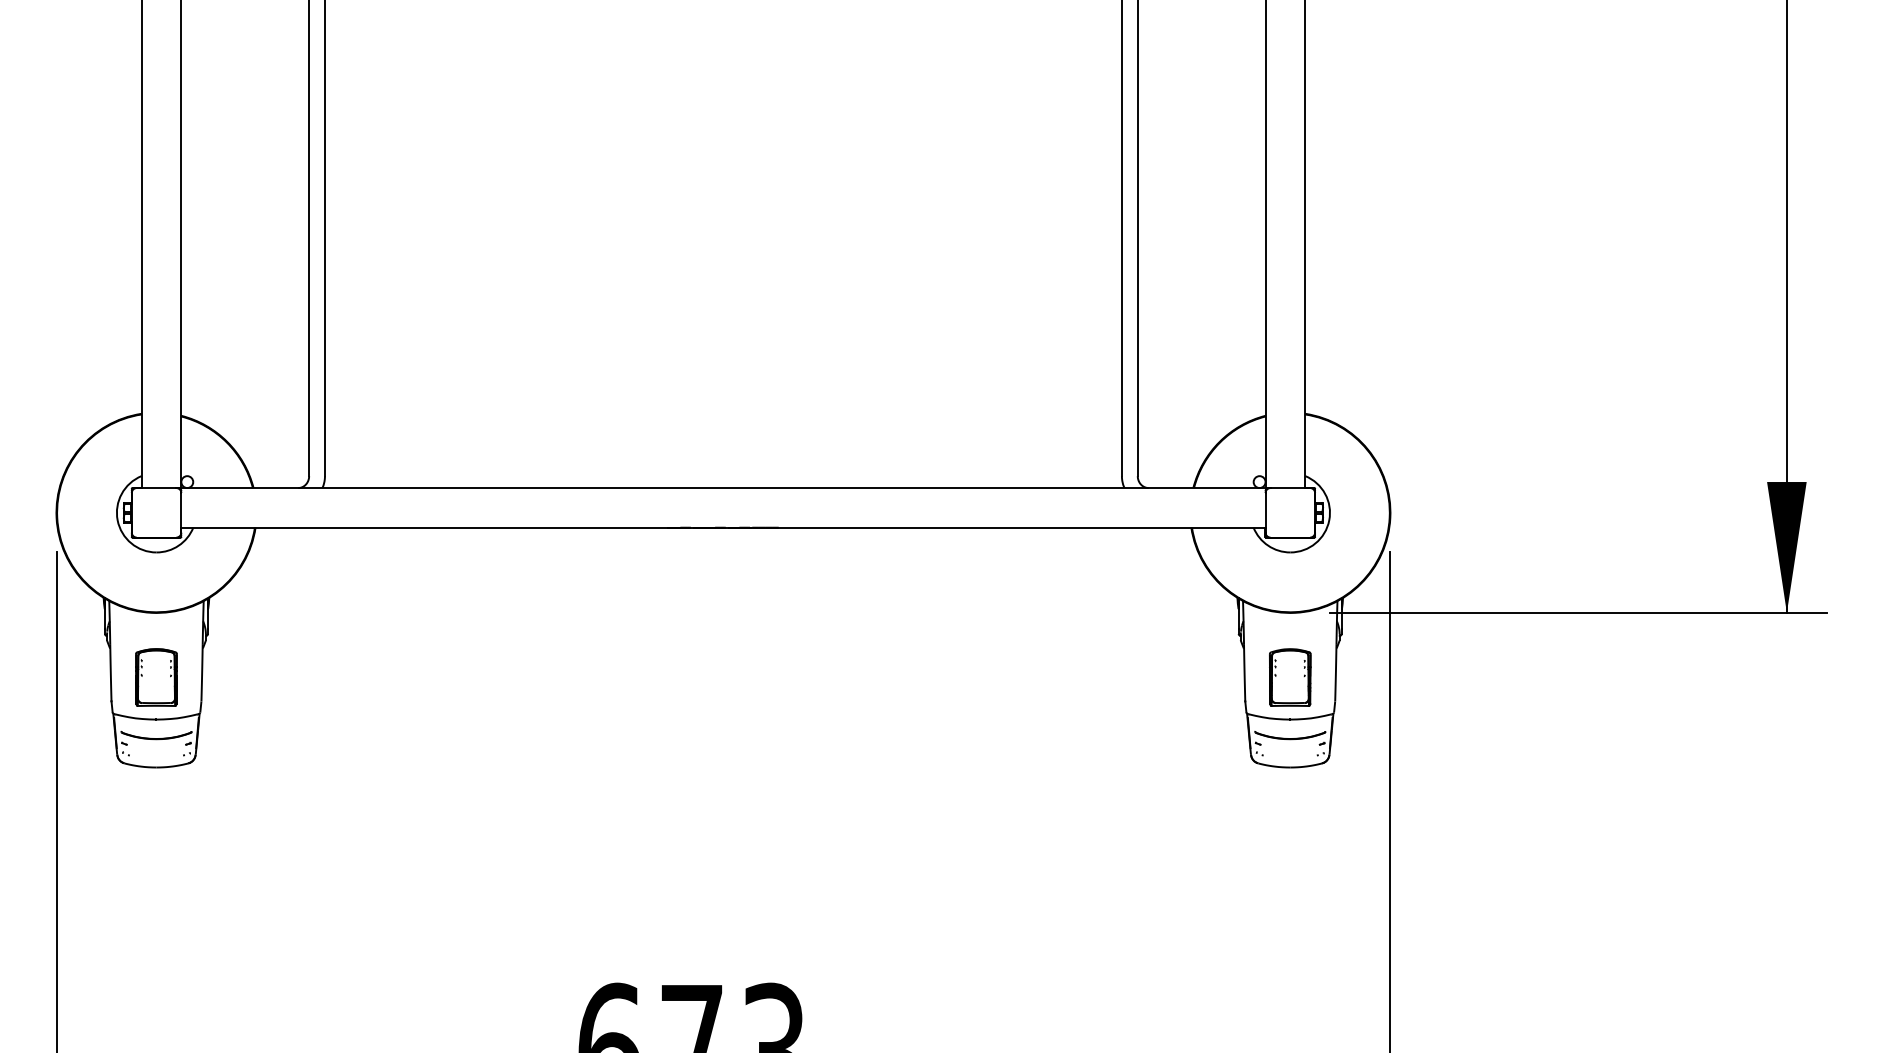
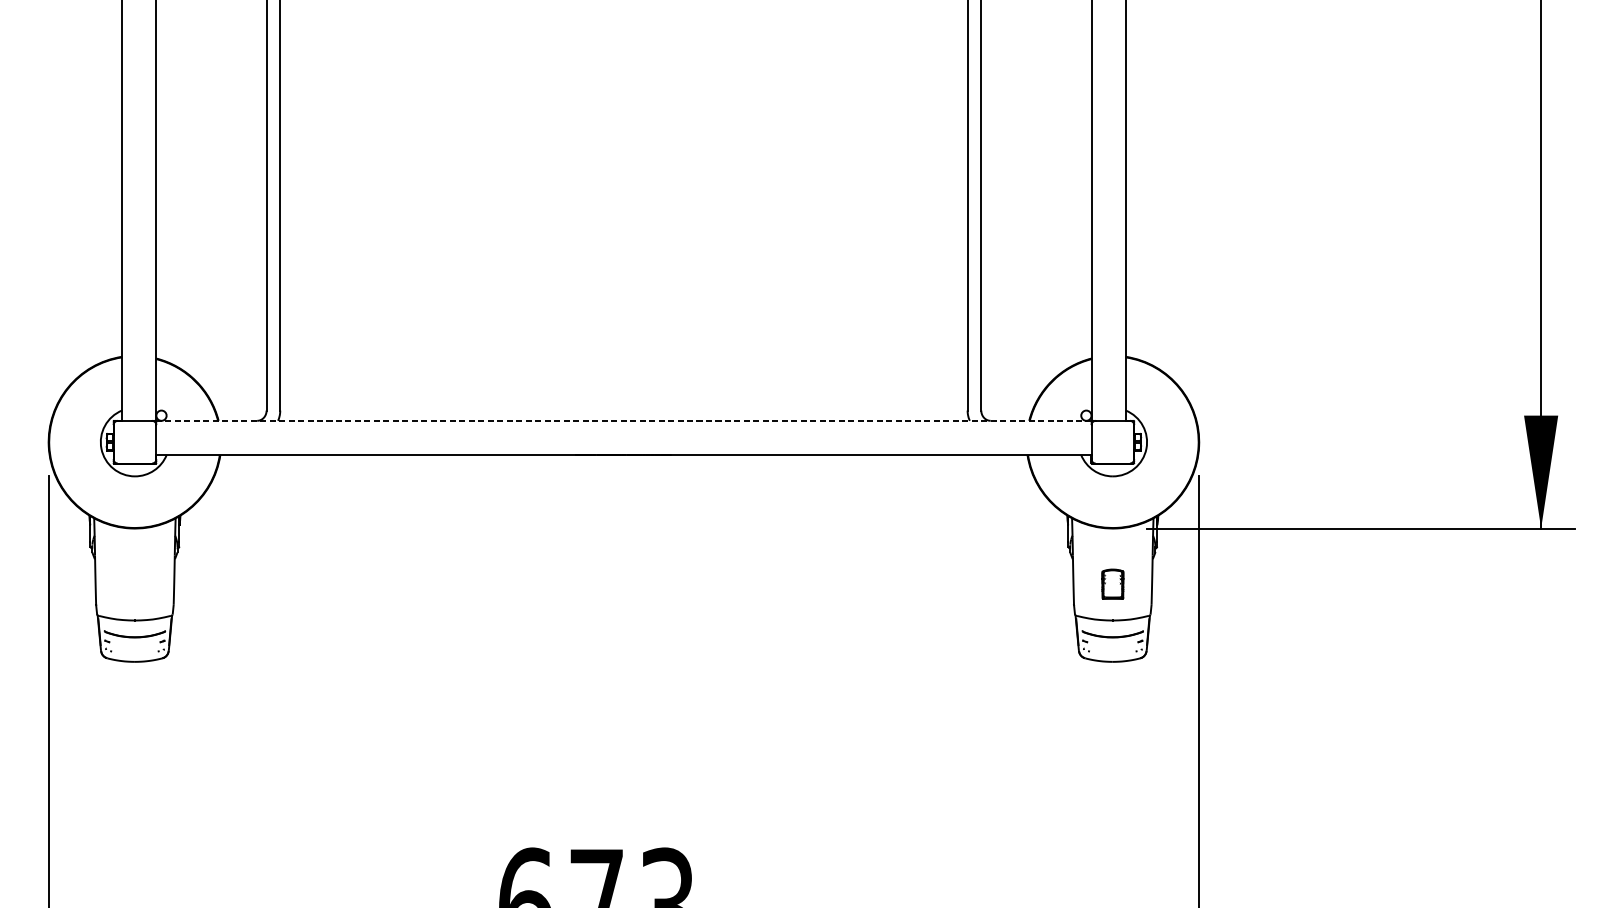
line: (722, 488) -> (623, 421), solid -> dashed
part: (156, 677) -> (134, 584), removed
part: (1290, 677) -> (1113, 584), size x0.6

